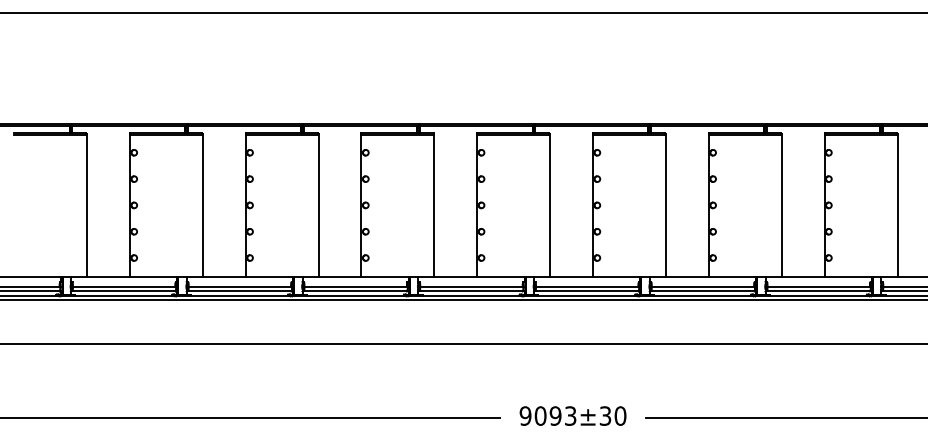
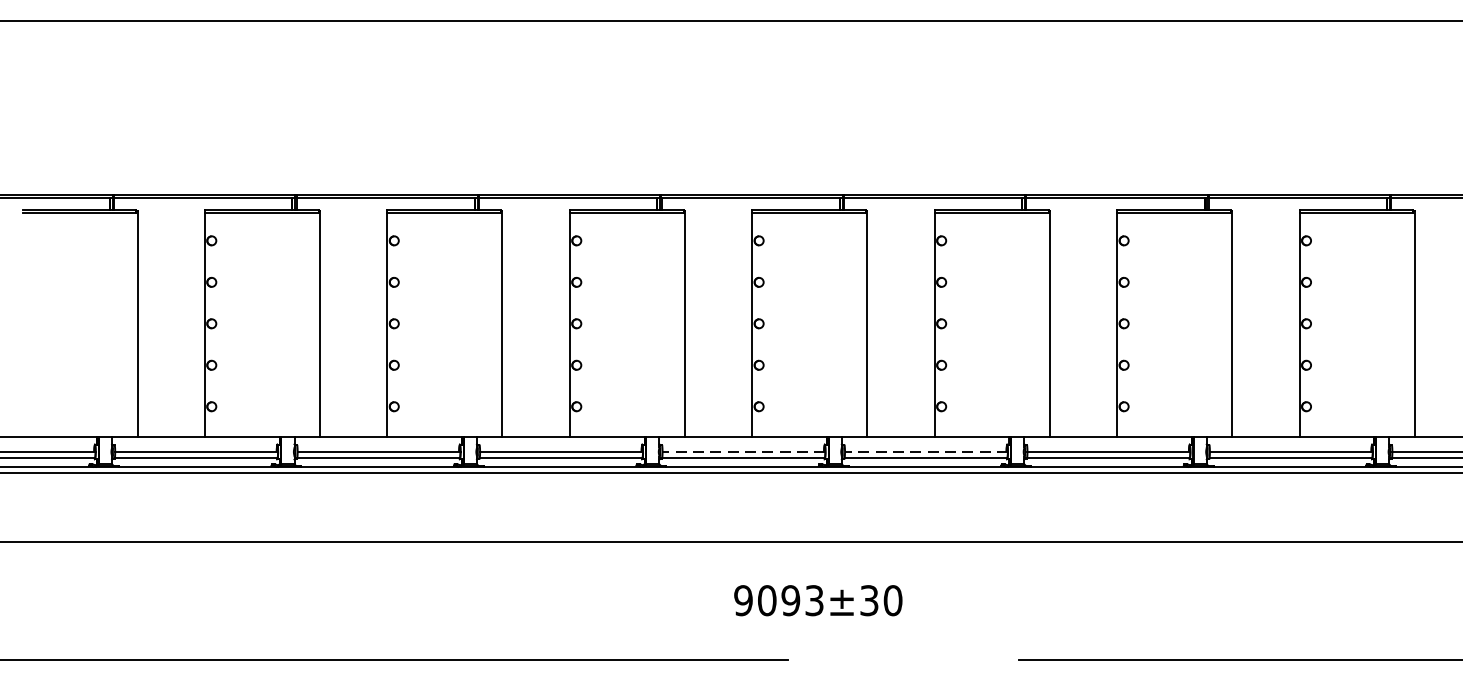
line: (471, 286) -> (743, 451), solid -> dashed
line: (587, 286) -> (926, 451), solid -> dashed
text: (572, 415) -> (817, 599), moved

